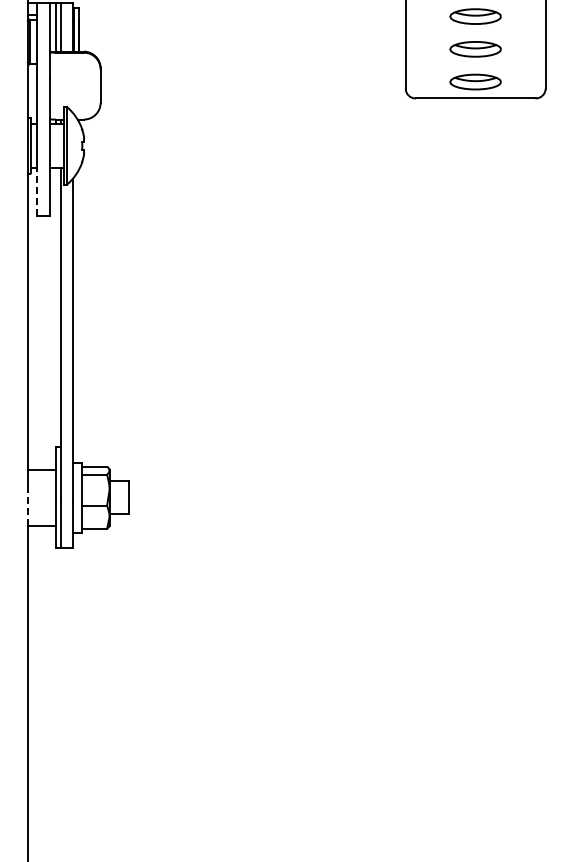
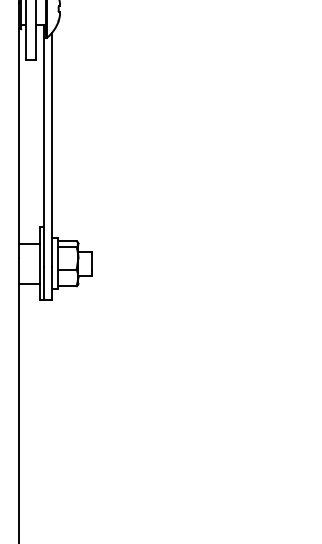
line: (37, 192) -> (26, 42), dashed -> solid
line: (27, 507) -> (19, 270), dashed -> solid

